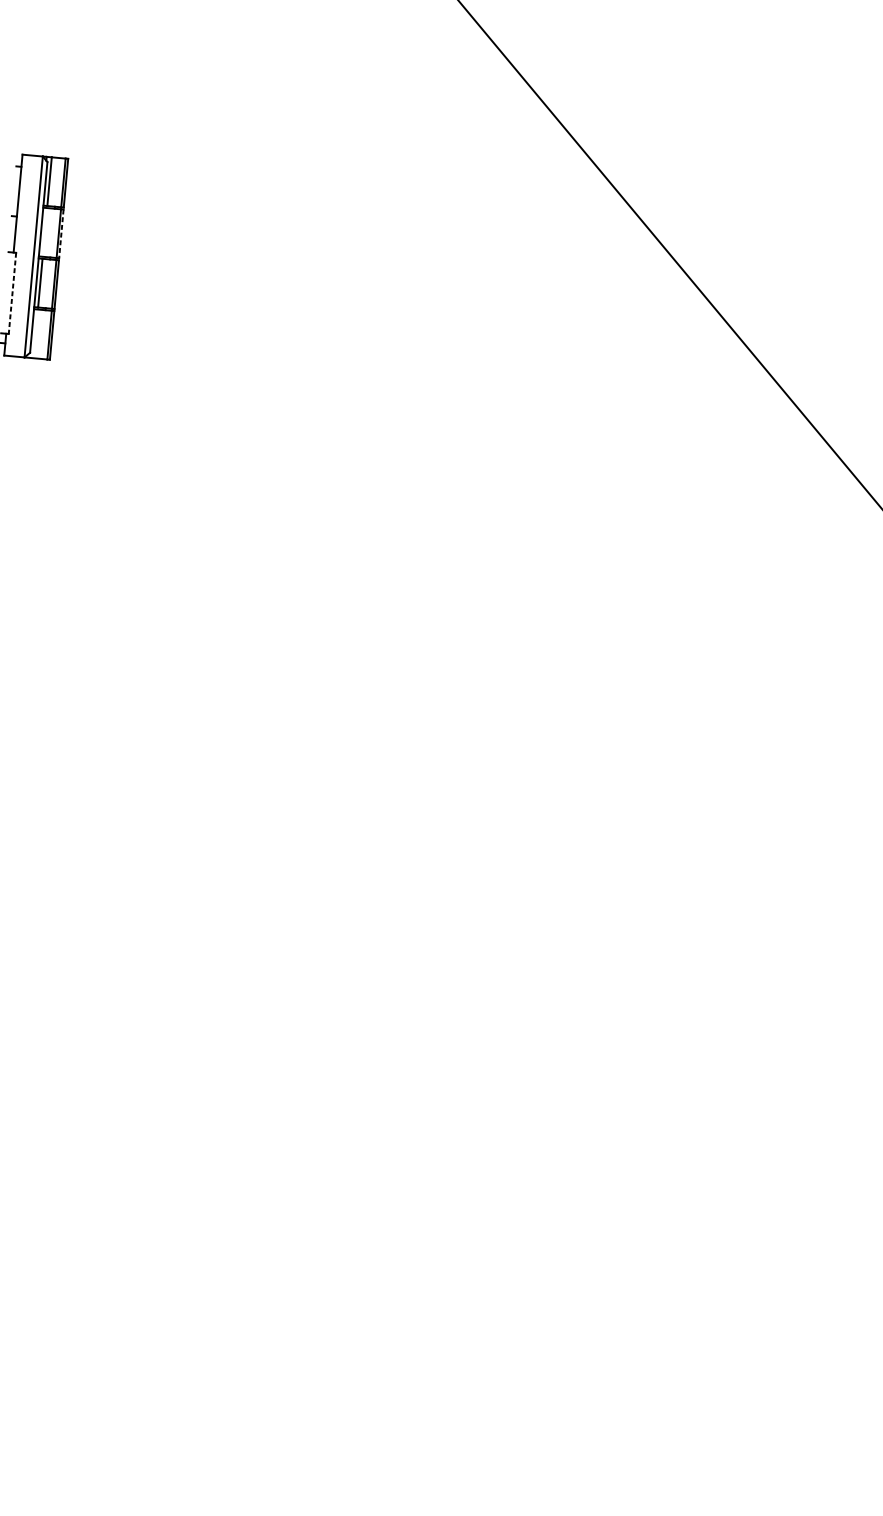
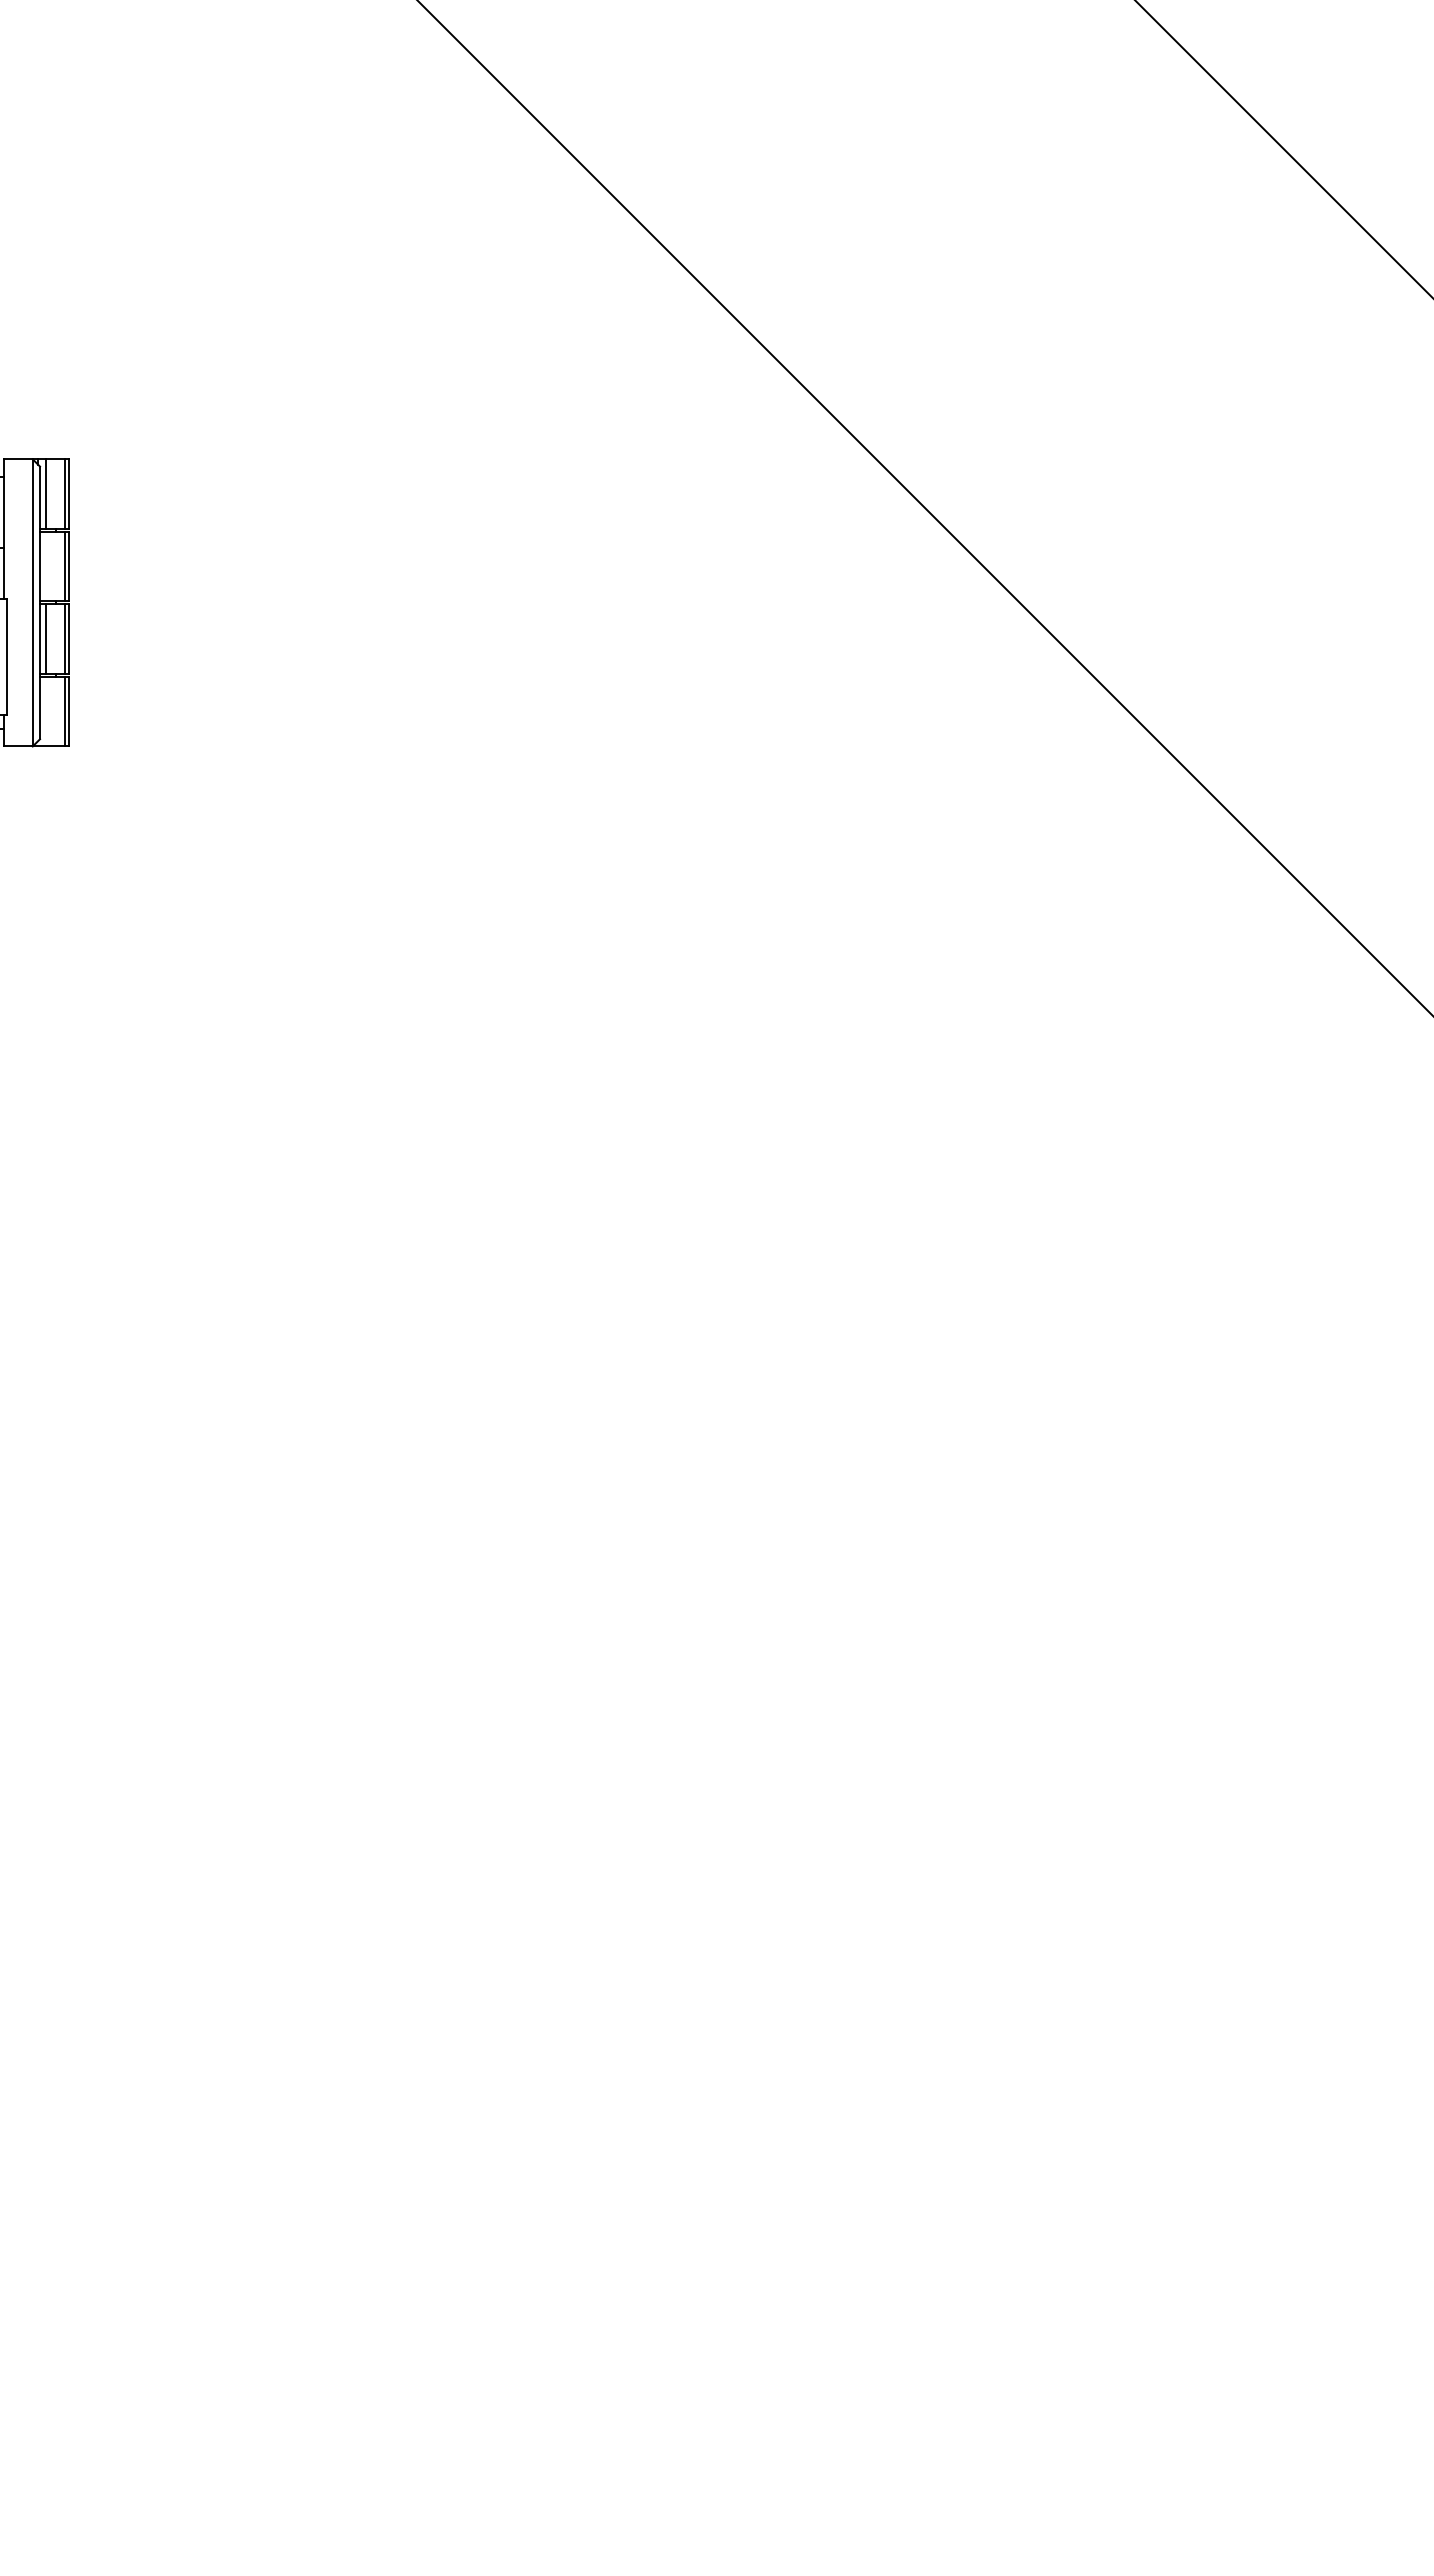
line: (61, 233) -> (69, 566), dashed -> solid
line: (12, 293) -> (7, 657), dashed -> solid

